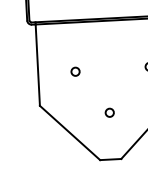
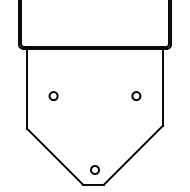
circle: (75, 71) -> (53, 95), moved
circle: (109, 112) -> (94, 169), moved

